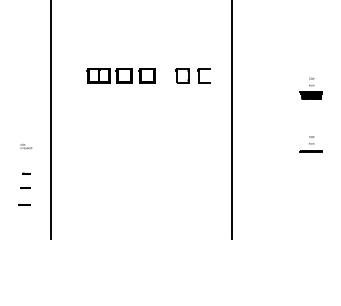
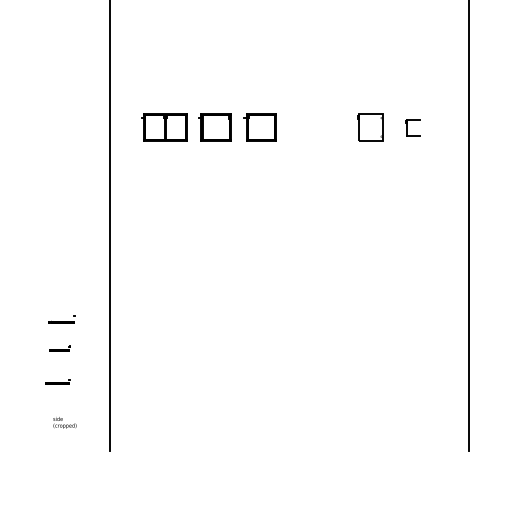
part: (120, 75) -> (207, 127), moved
part: (203, 75) -> (412, 127), size x0.6
text: (26, 146) -> (65, 422), moved
part: (26, 173) -> (61, 321), size x1.6

